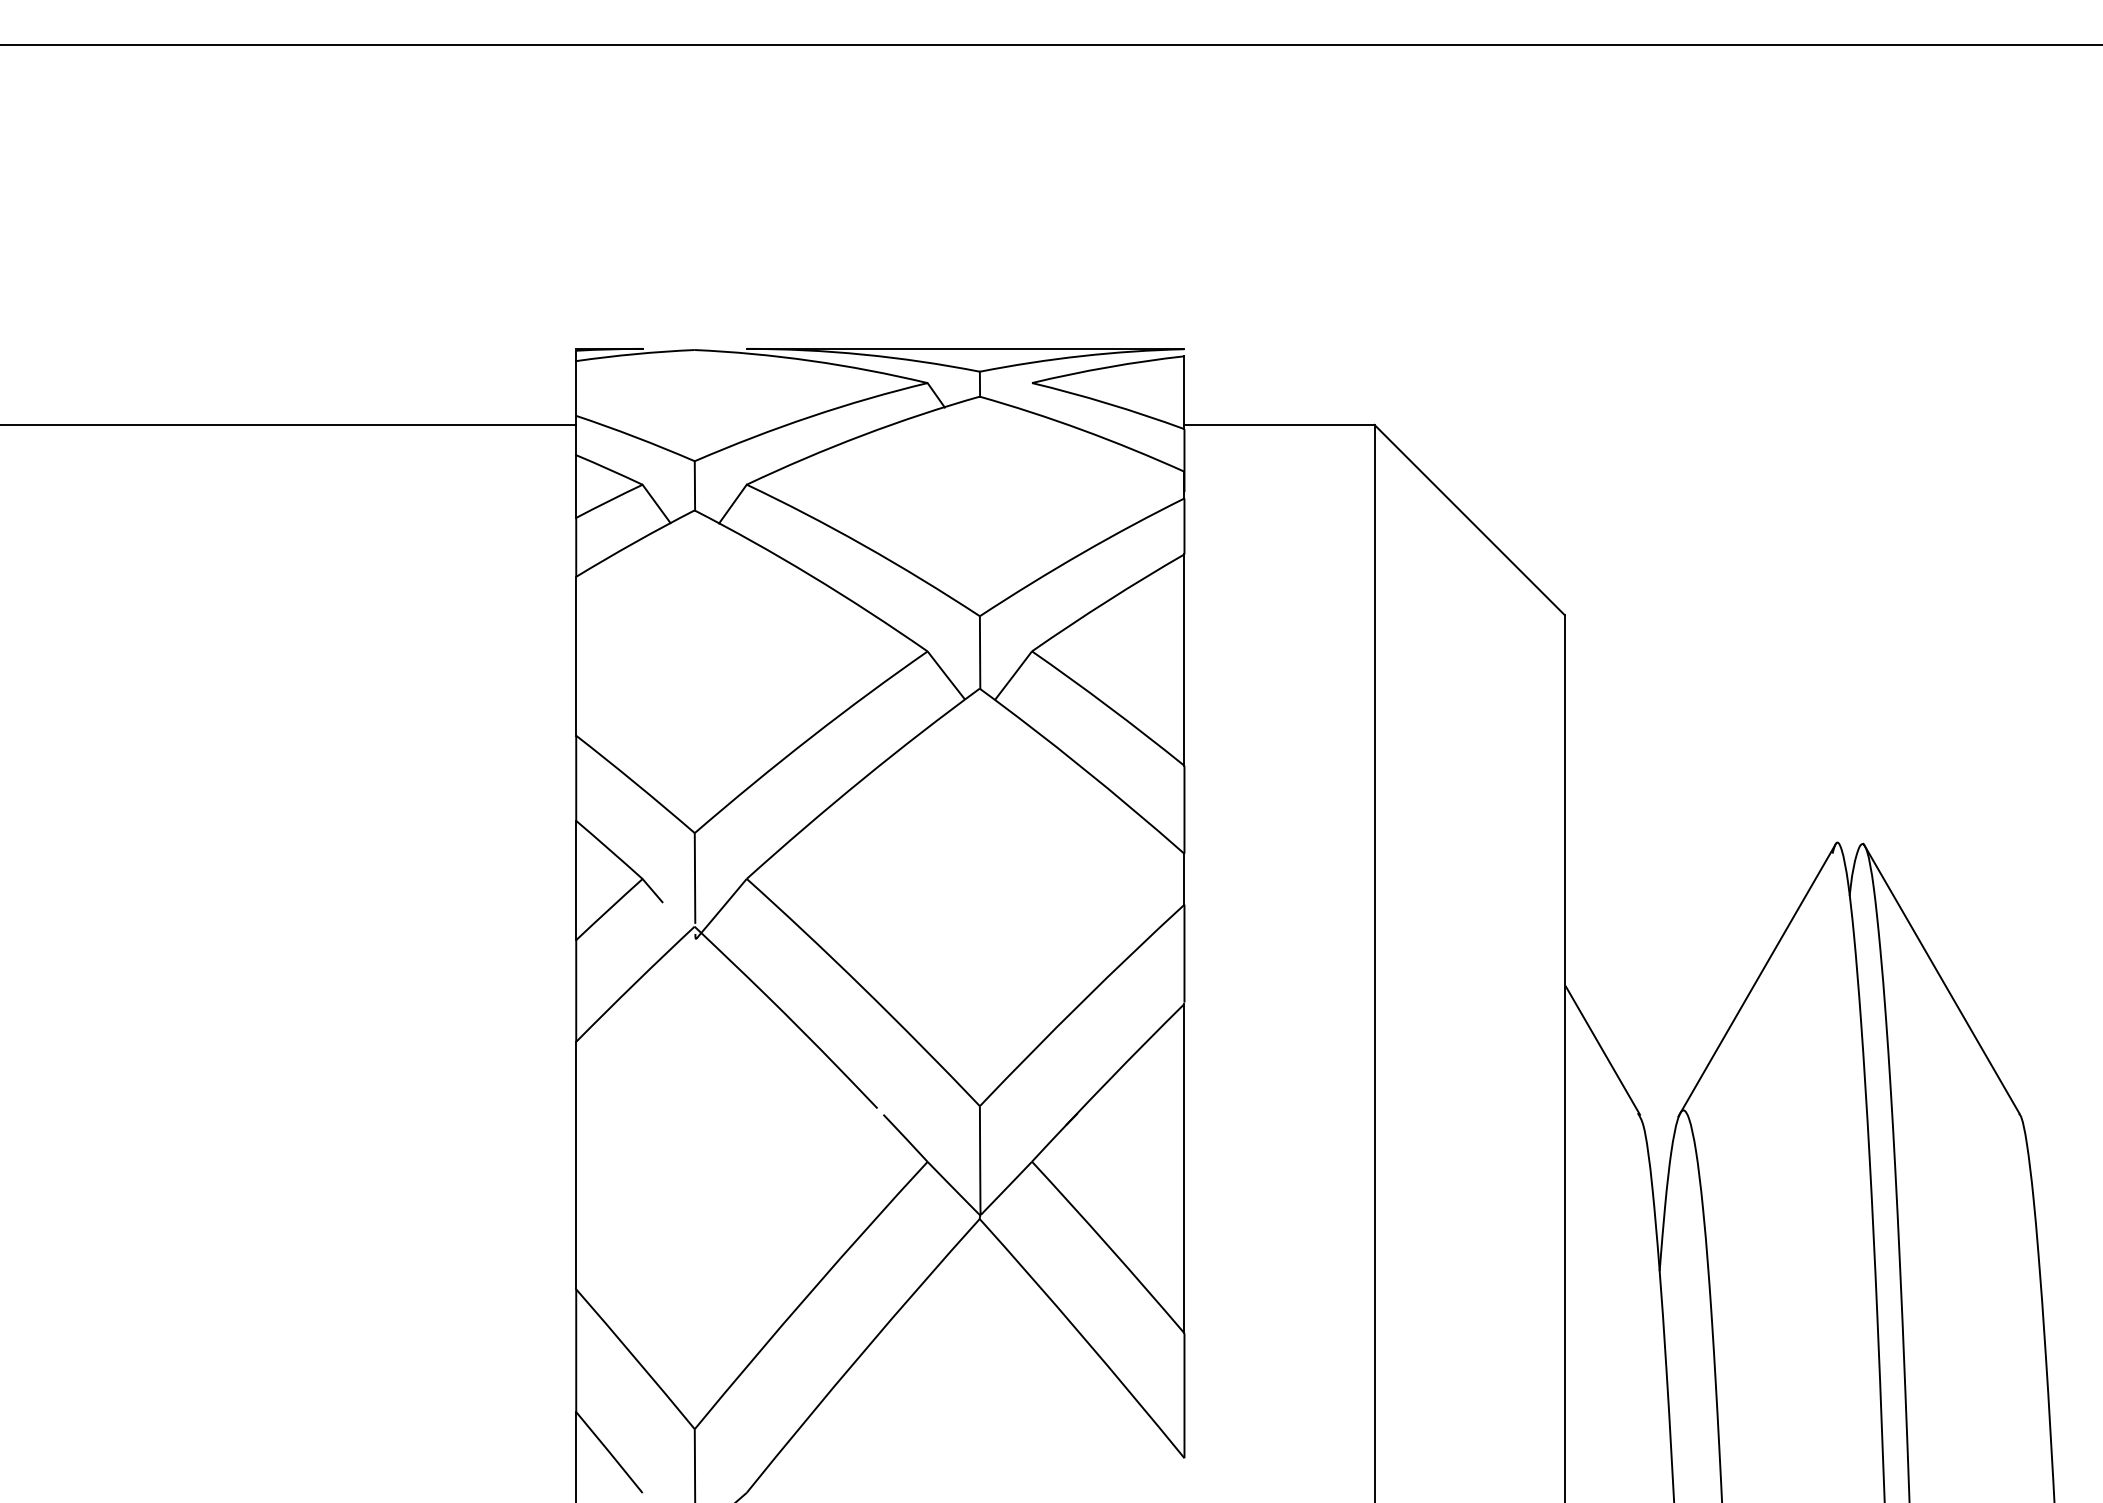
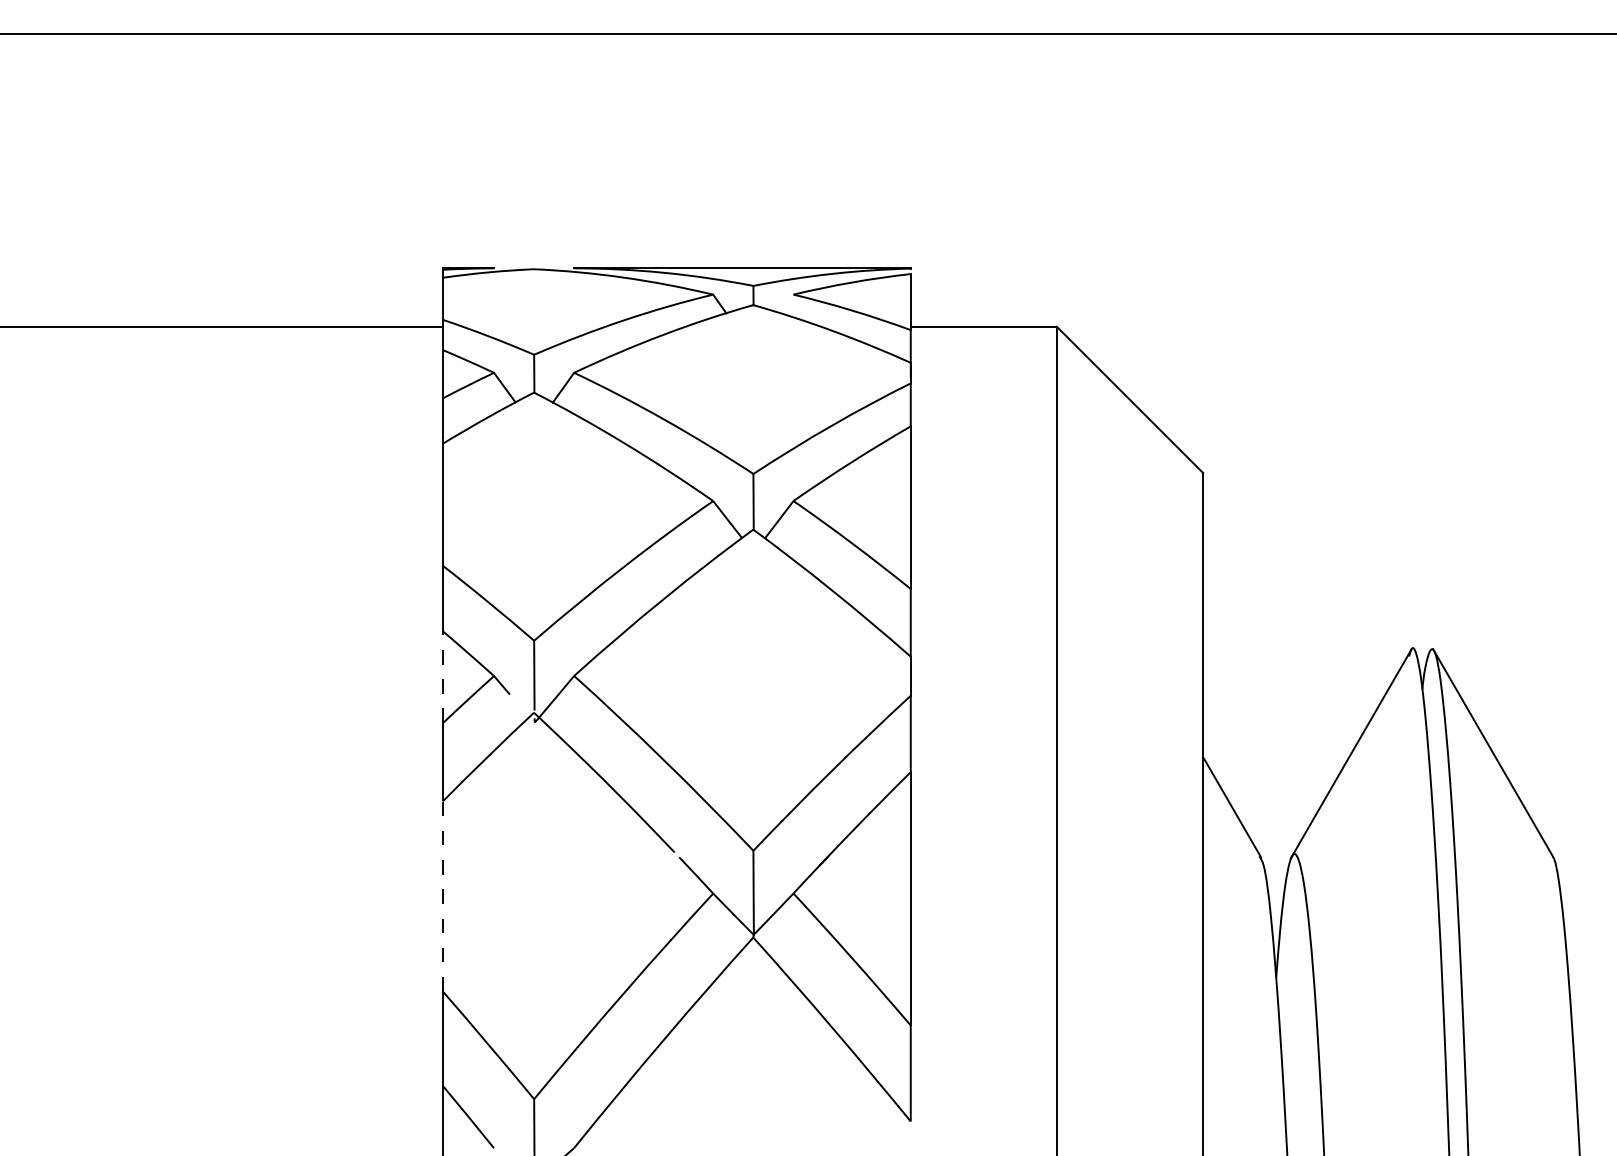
line: (575, 880) -> (442, 677), solid -> dashed
line: (575, 1164) -> (442, 895), solid -> dashed

